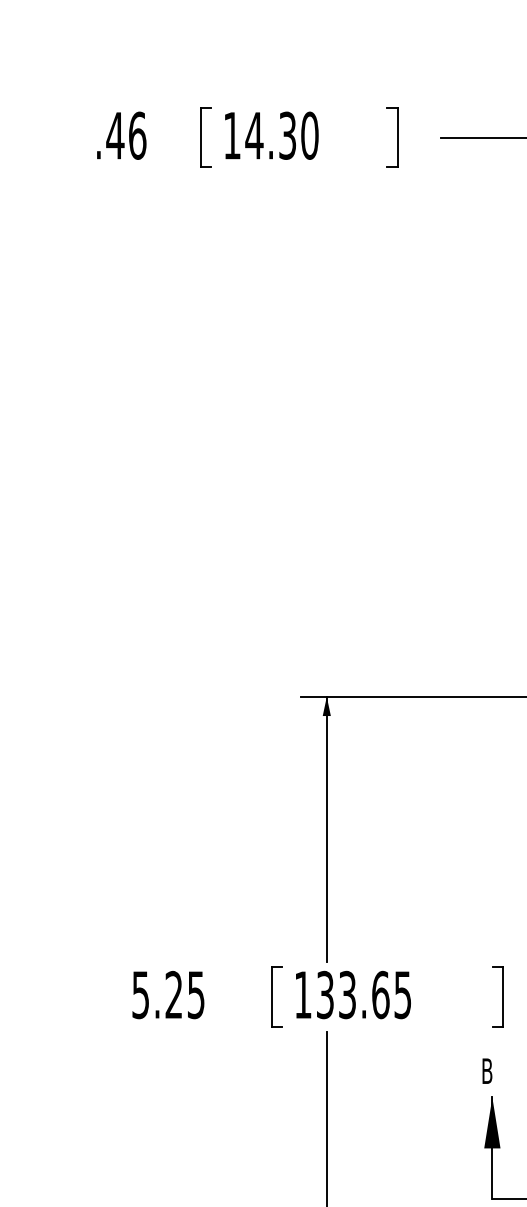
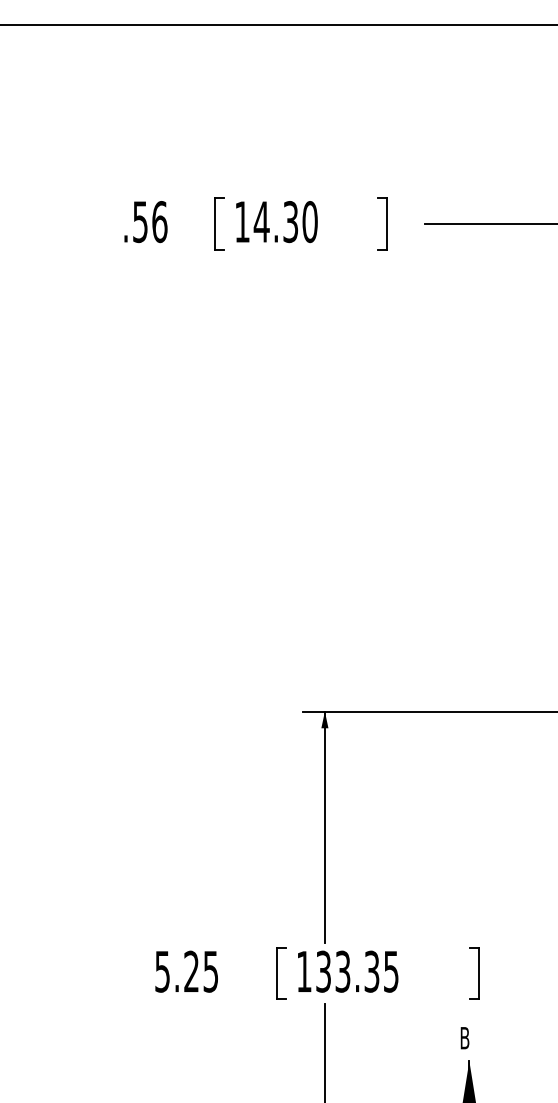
text: (115, 136) -> (140, 222), .46 -> .56
text: (380, 994) -> (371, 971), 133.65 -> 133.35

